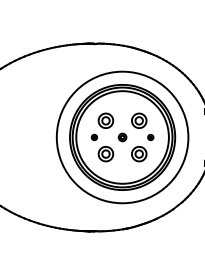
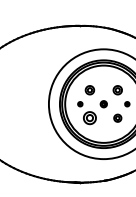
part: (105, 120) -> (89, 90), size x0.7
part: (139, 120) -> (117, 90), size x0.7
part: (139, 154) -> (117, 118), size x0.6

